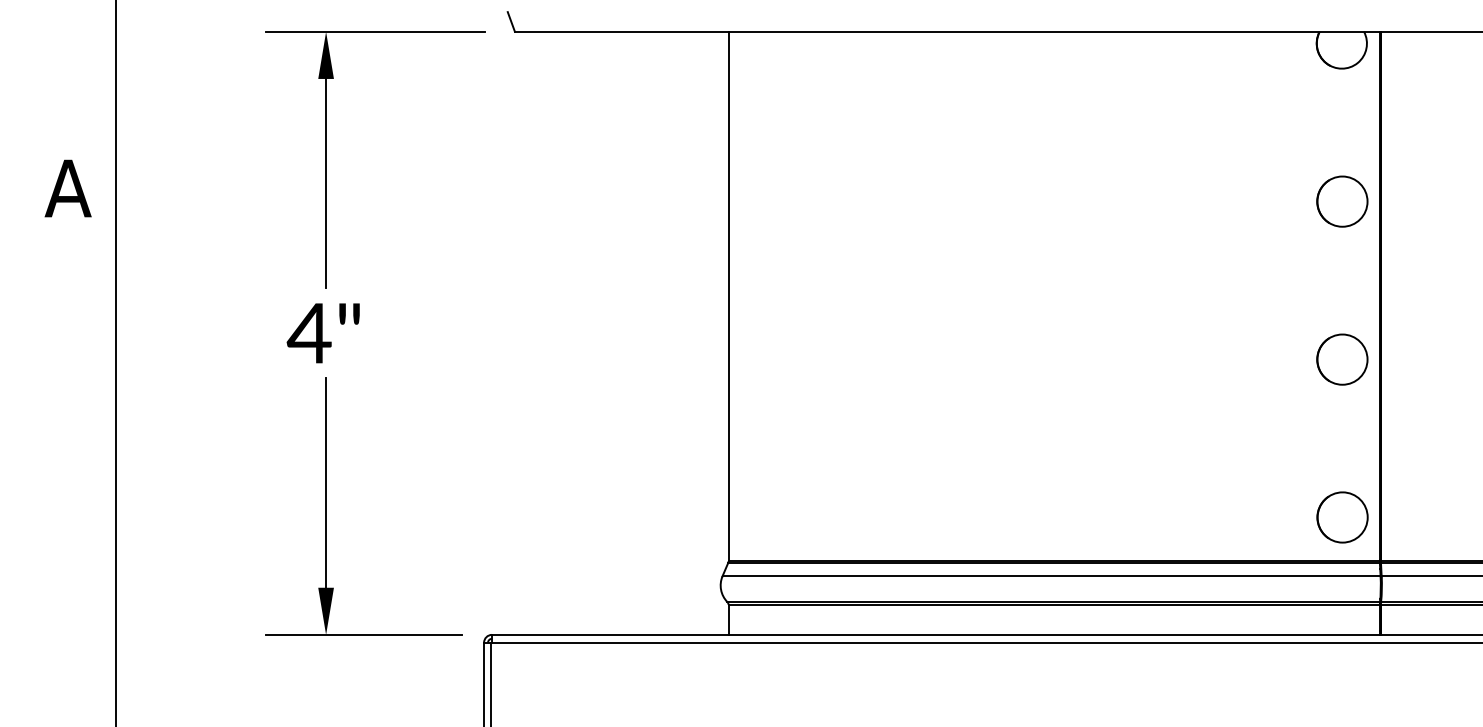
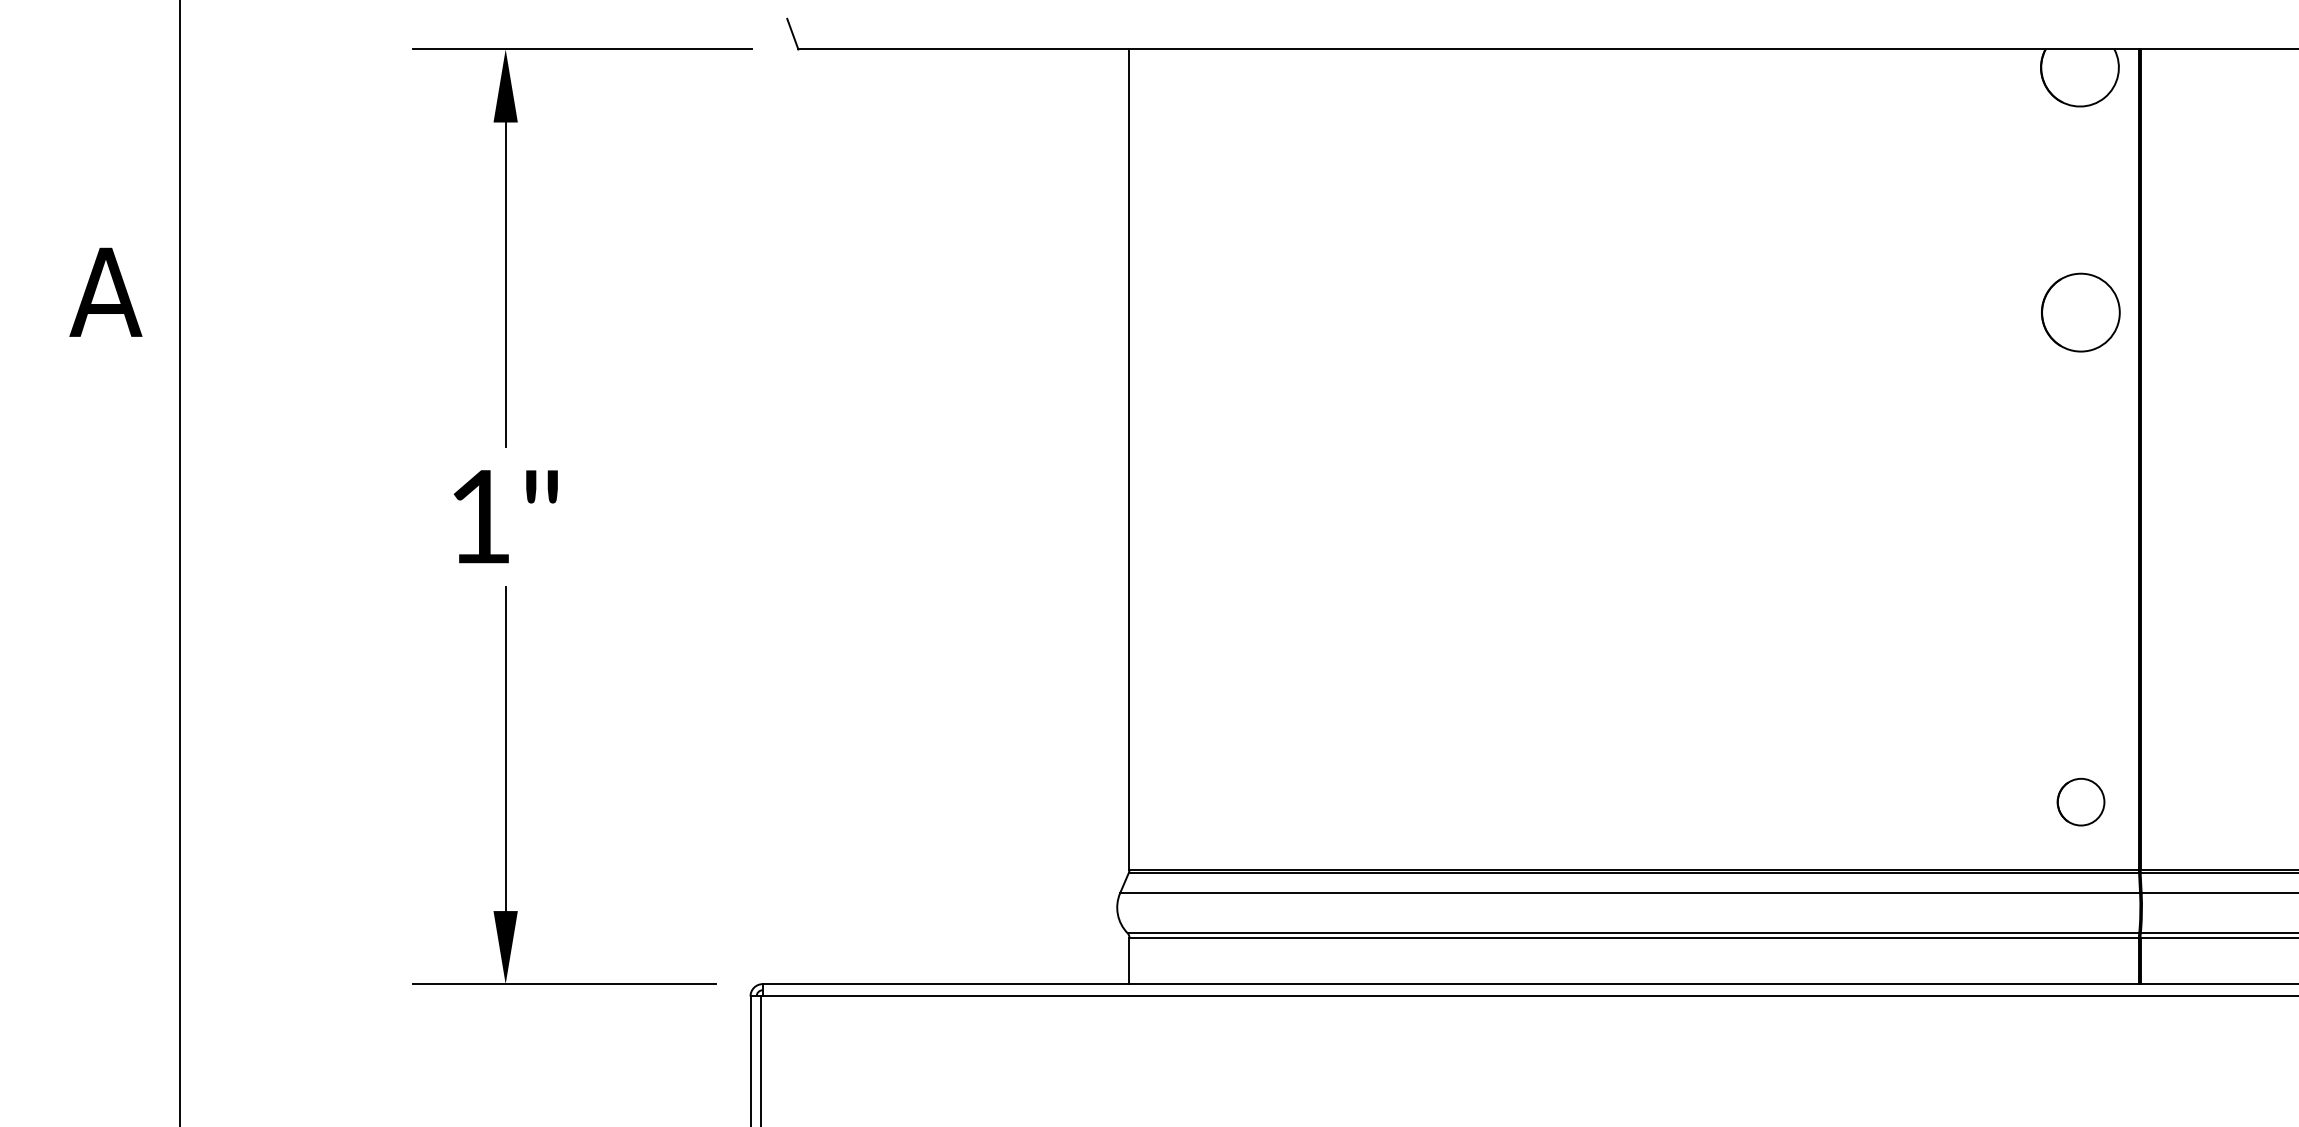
text: (308, 333) -> (478, 517), 4" -> 1"
part: (1342, 359) -> (2080, 557), removed
part: (1342, 517) -> (2080, 802), size x0.6

